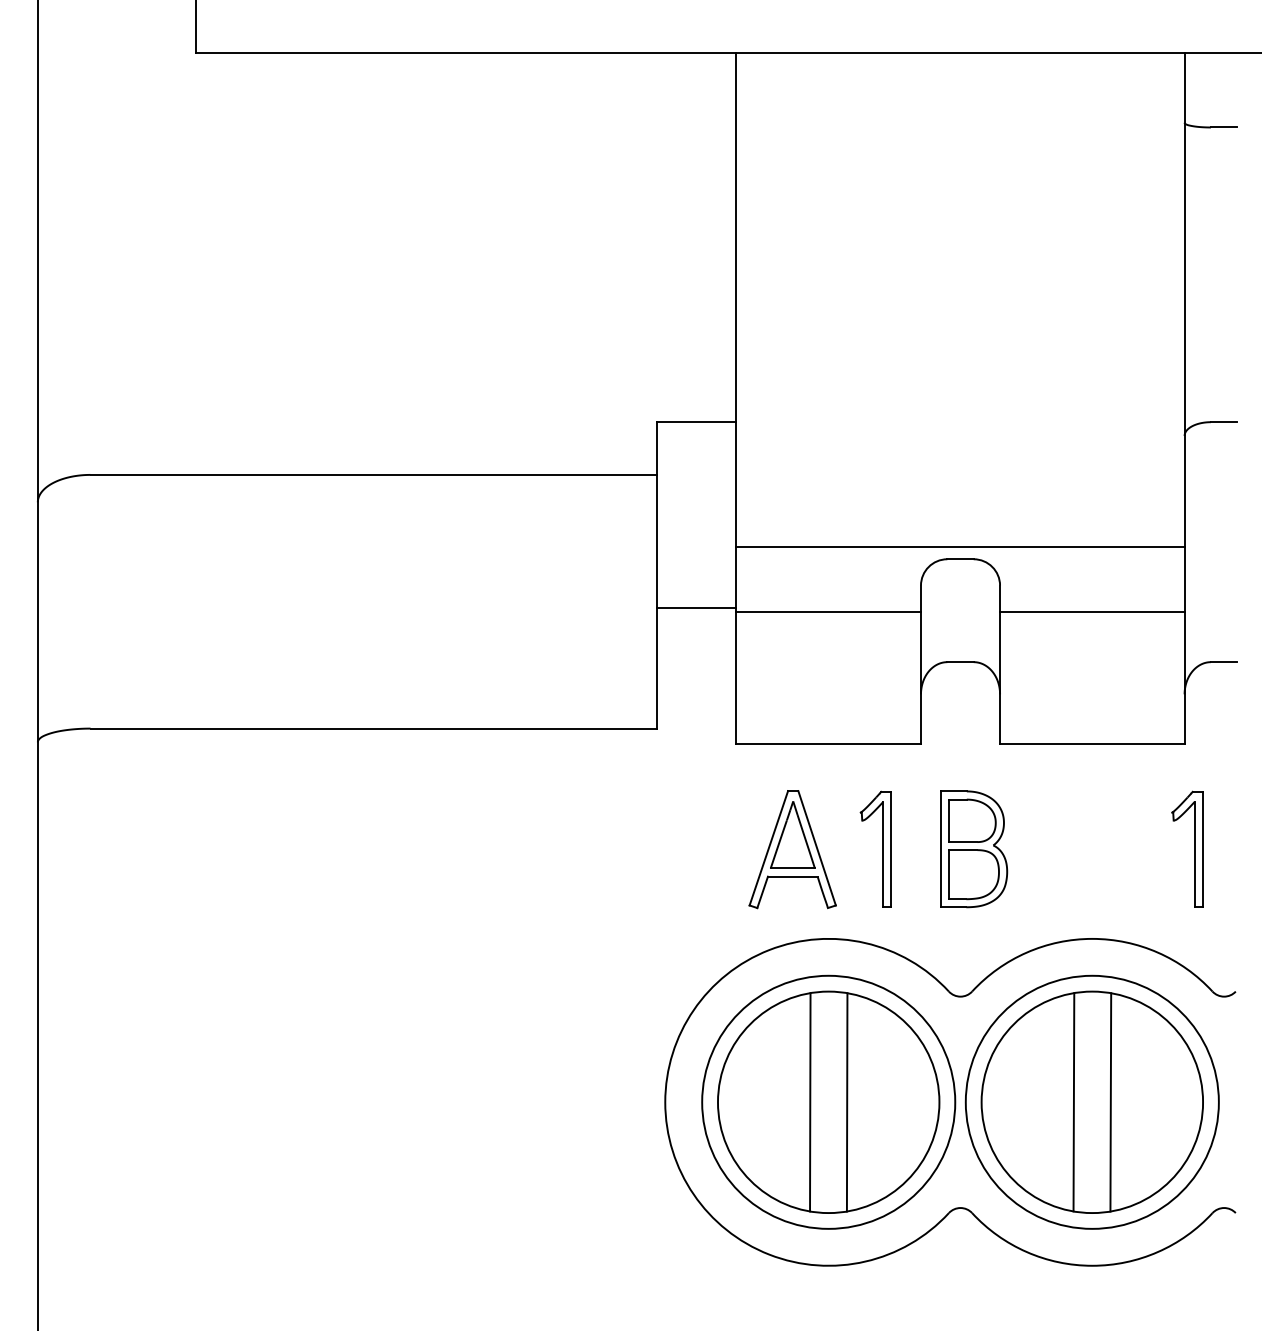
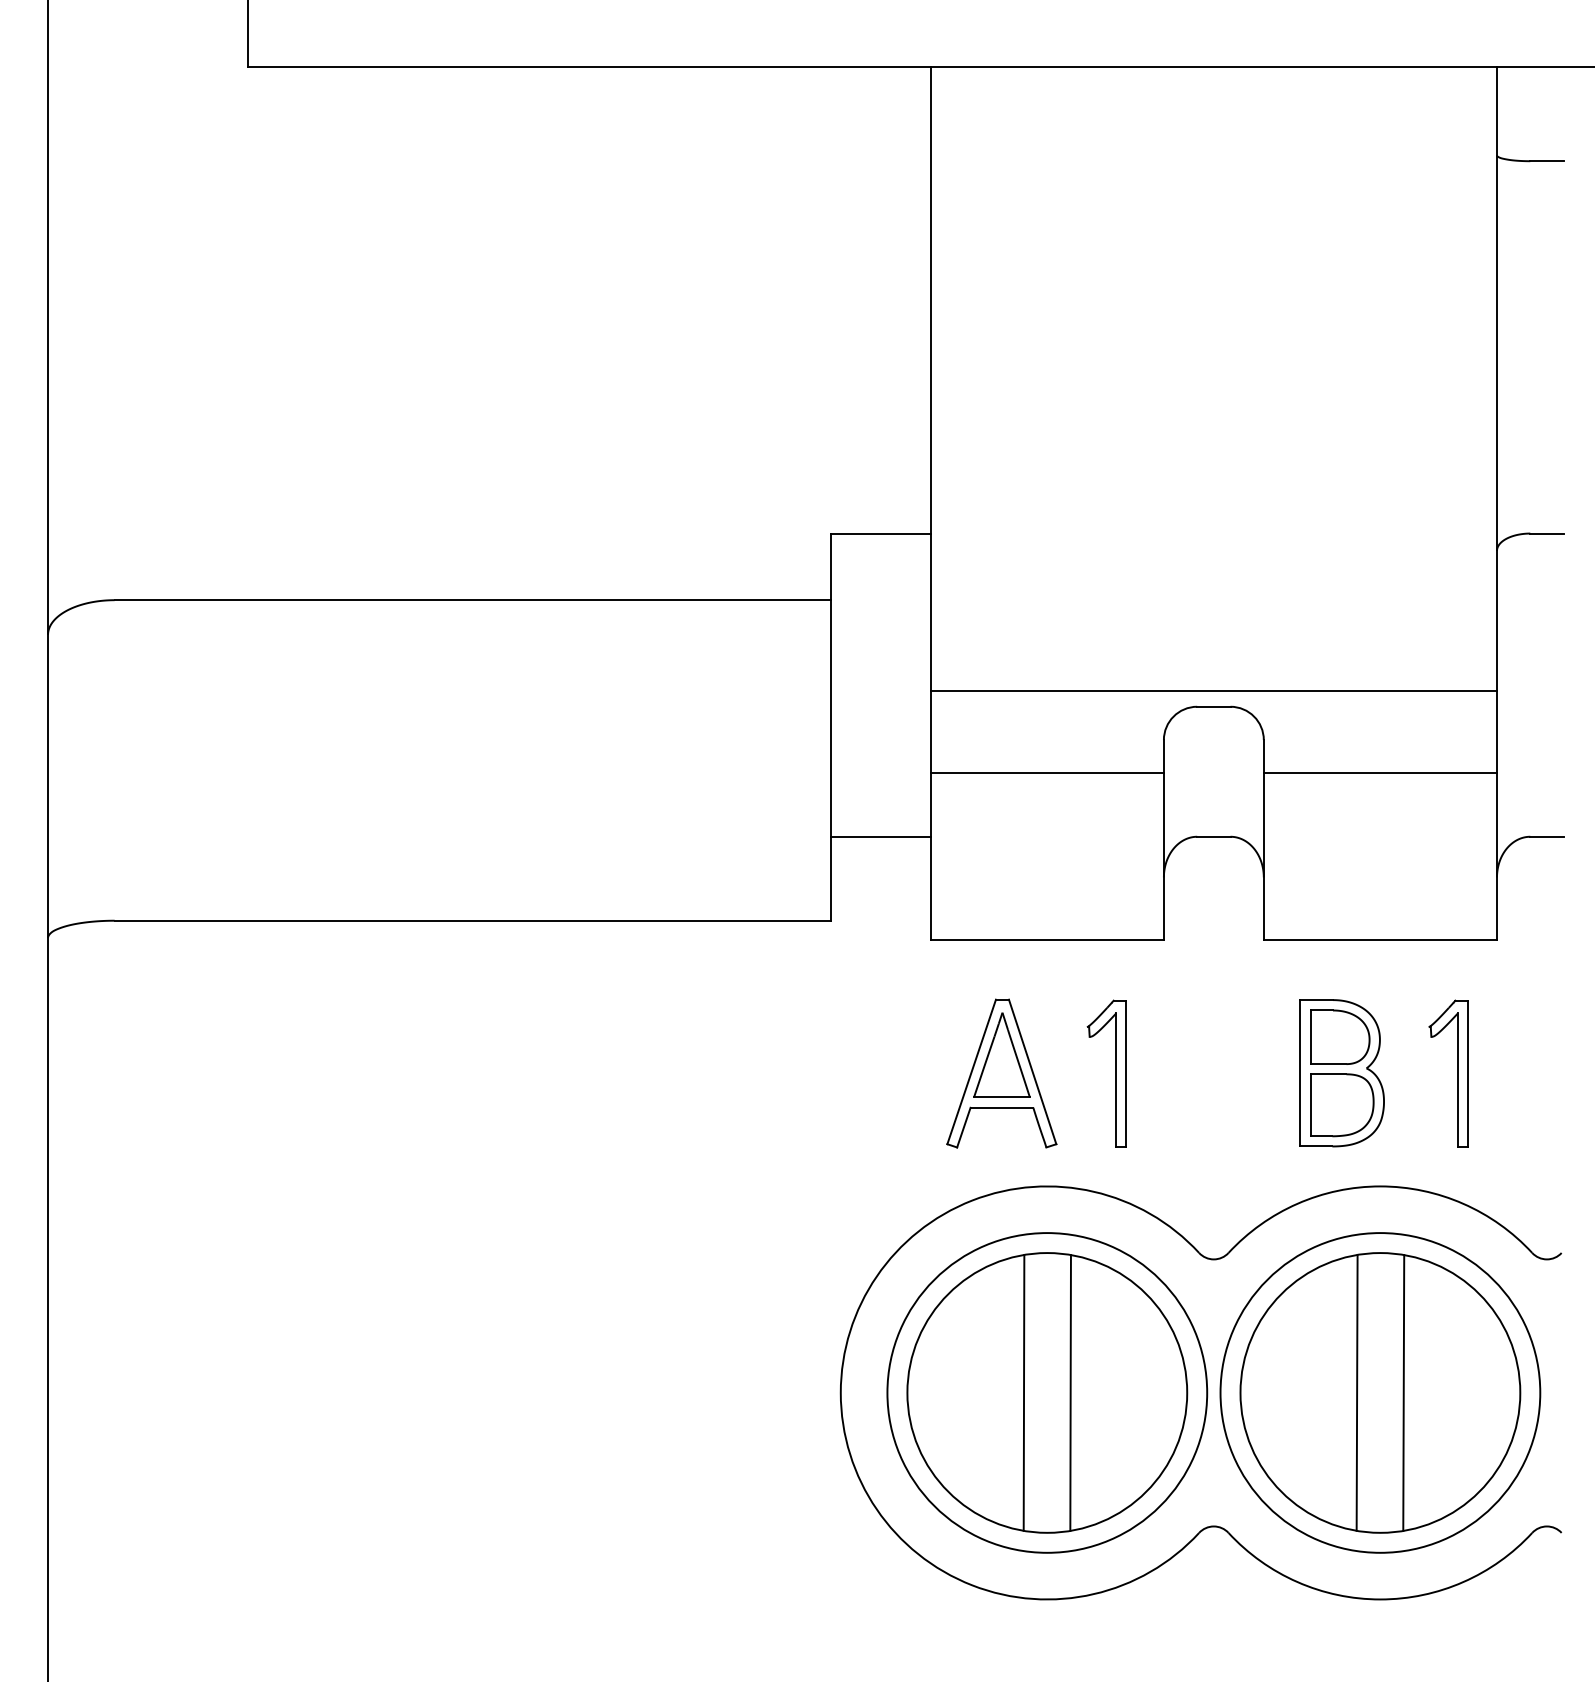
line: (696, 608) -> (880, 837), moved
part: (1194, 848) -> (1457, 1072), moved
part: (974, 849) -> (1342, 1073), moved

